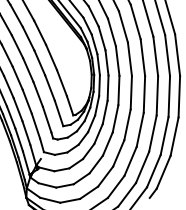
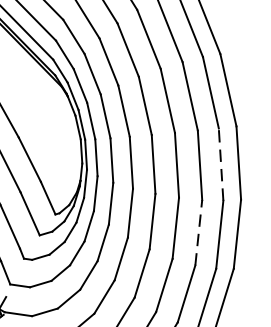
line: (169, 96) -> (221, 164), solid -> dashed
line: (152, 133) -> (198, 232), solid -> dashed

